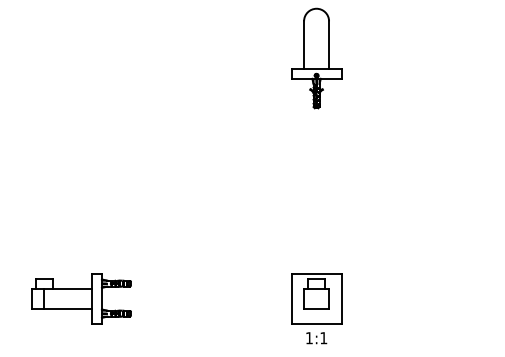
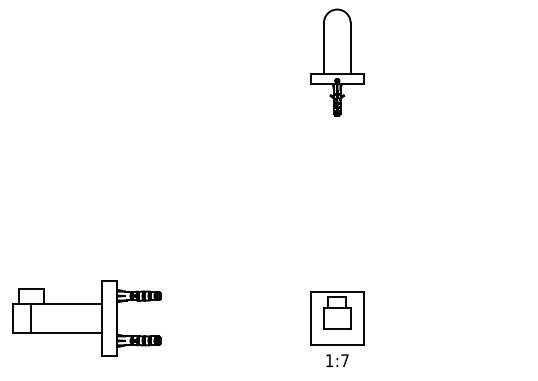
part: (81, 298) -> (86, 318), size x1.4
text: (323, 338) -> (344, 361), 1:1 -> 1:7

